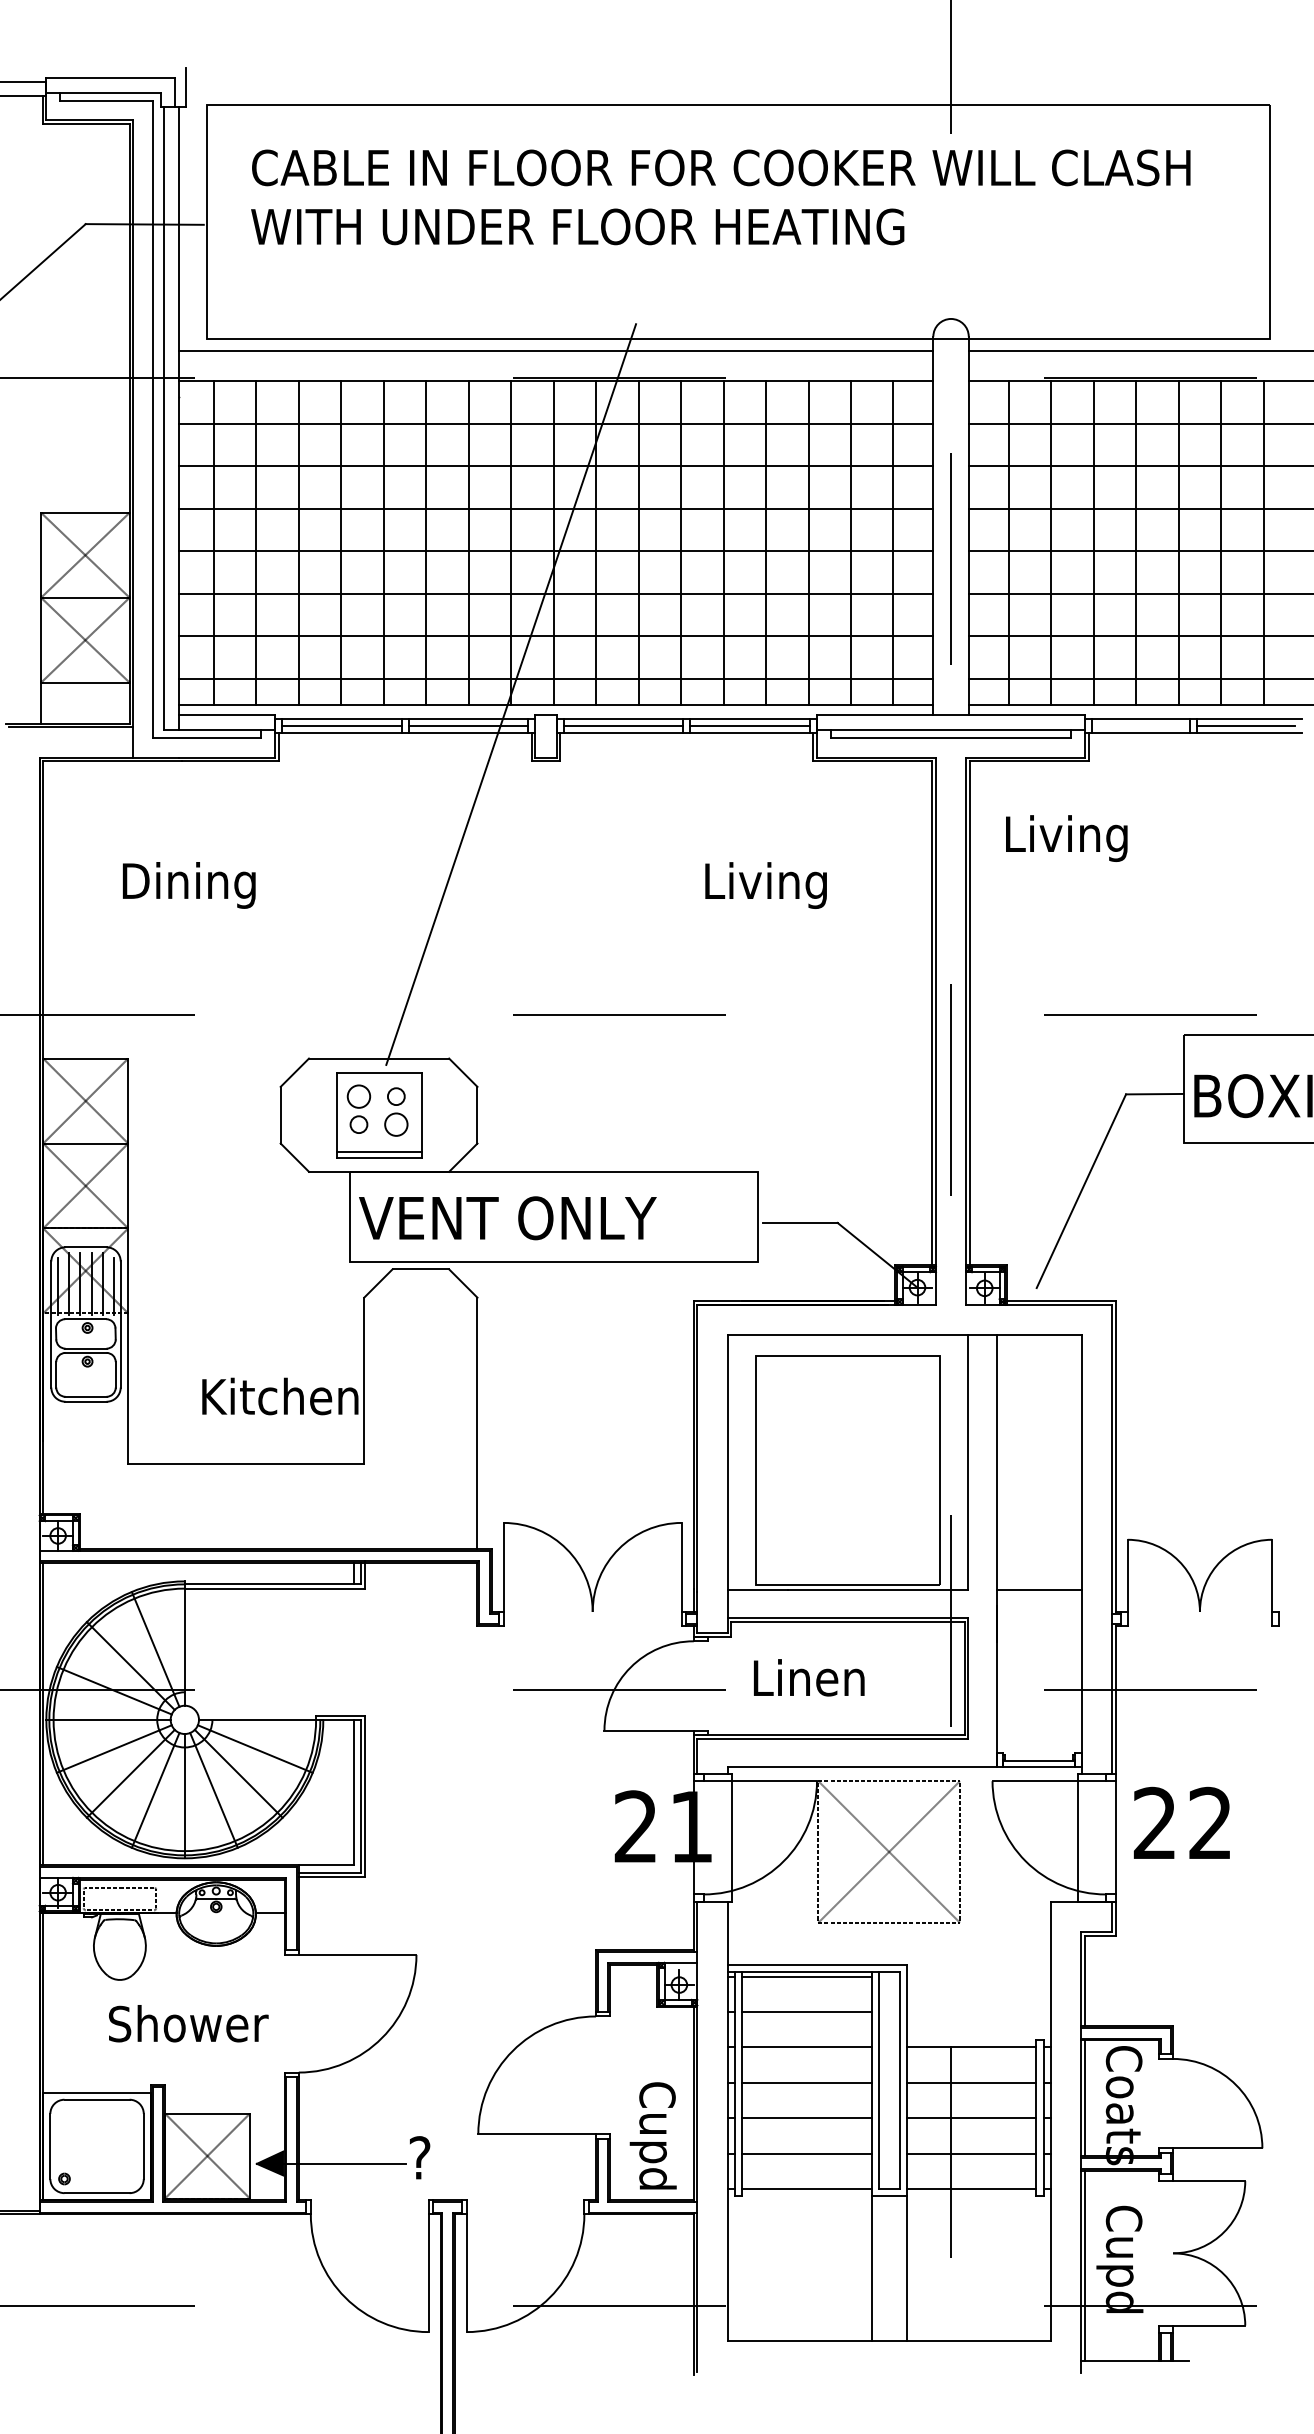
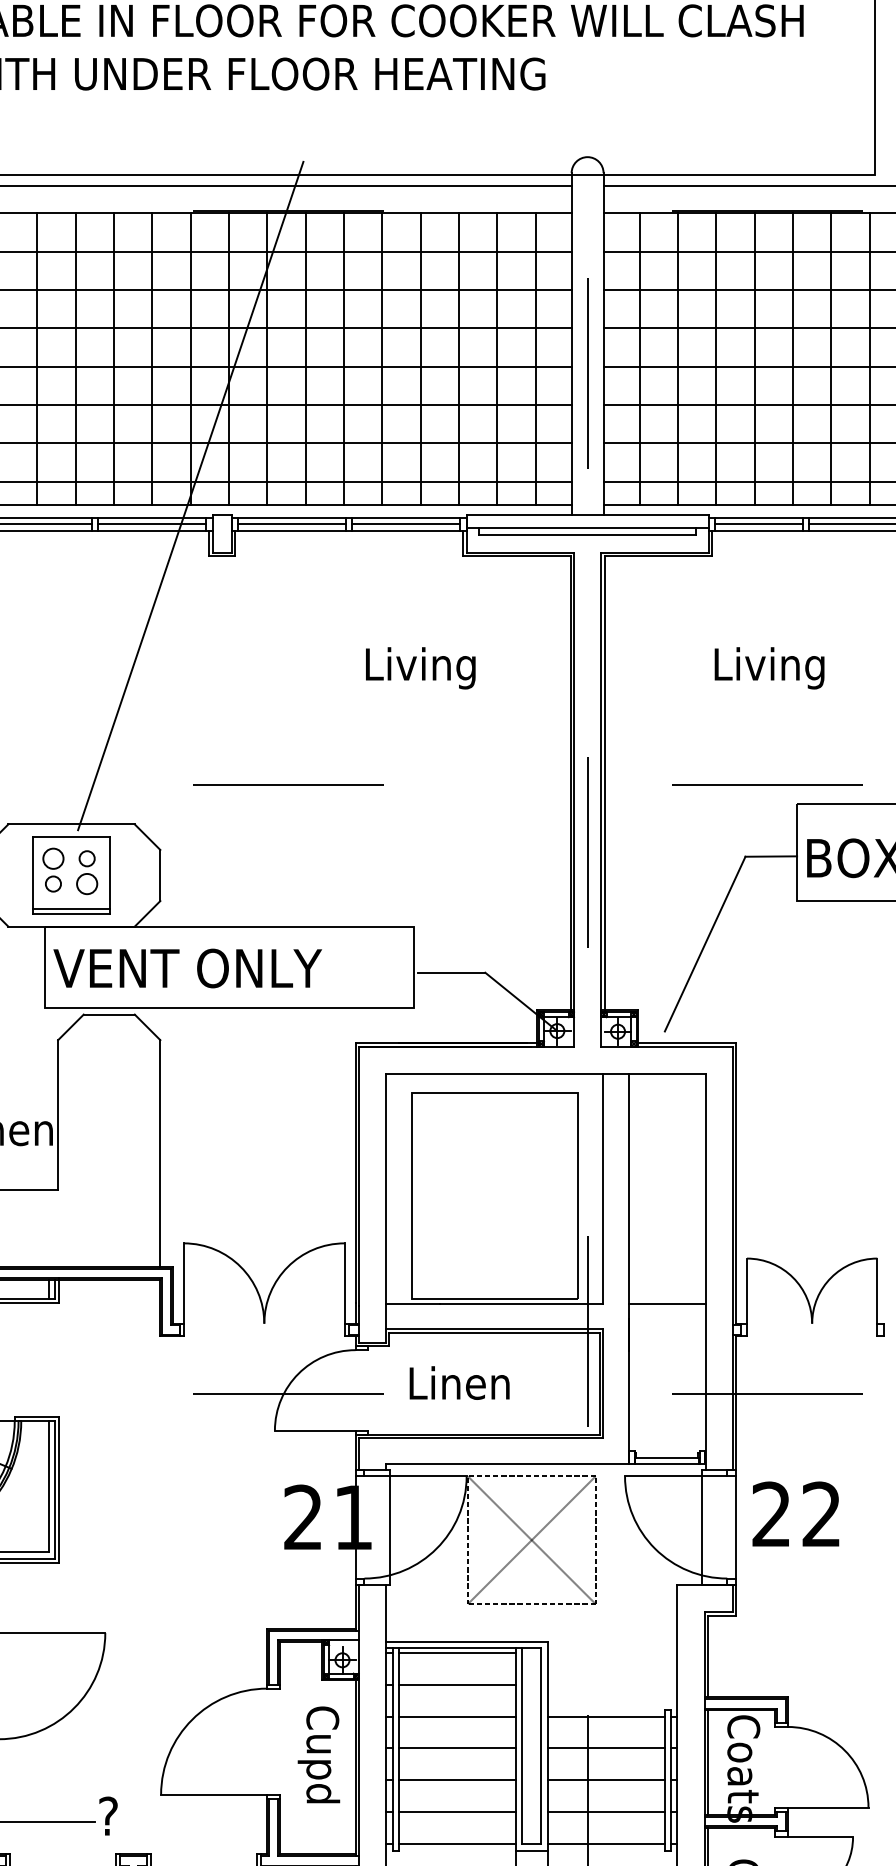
line: (1140, 726) -> (758, 524), added
text: (1066, 838) -> (769, 668), moved
text: (652, 2135) -> (318, 1754), moved

